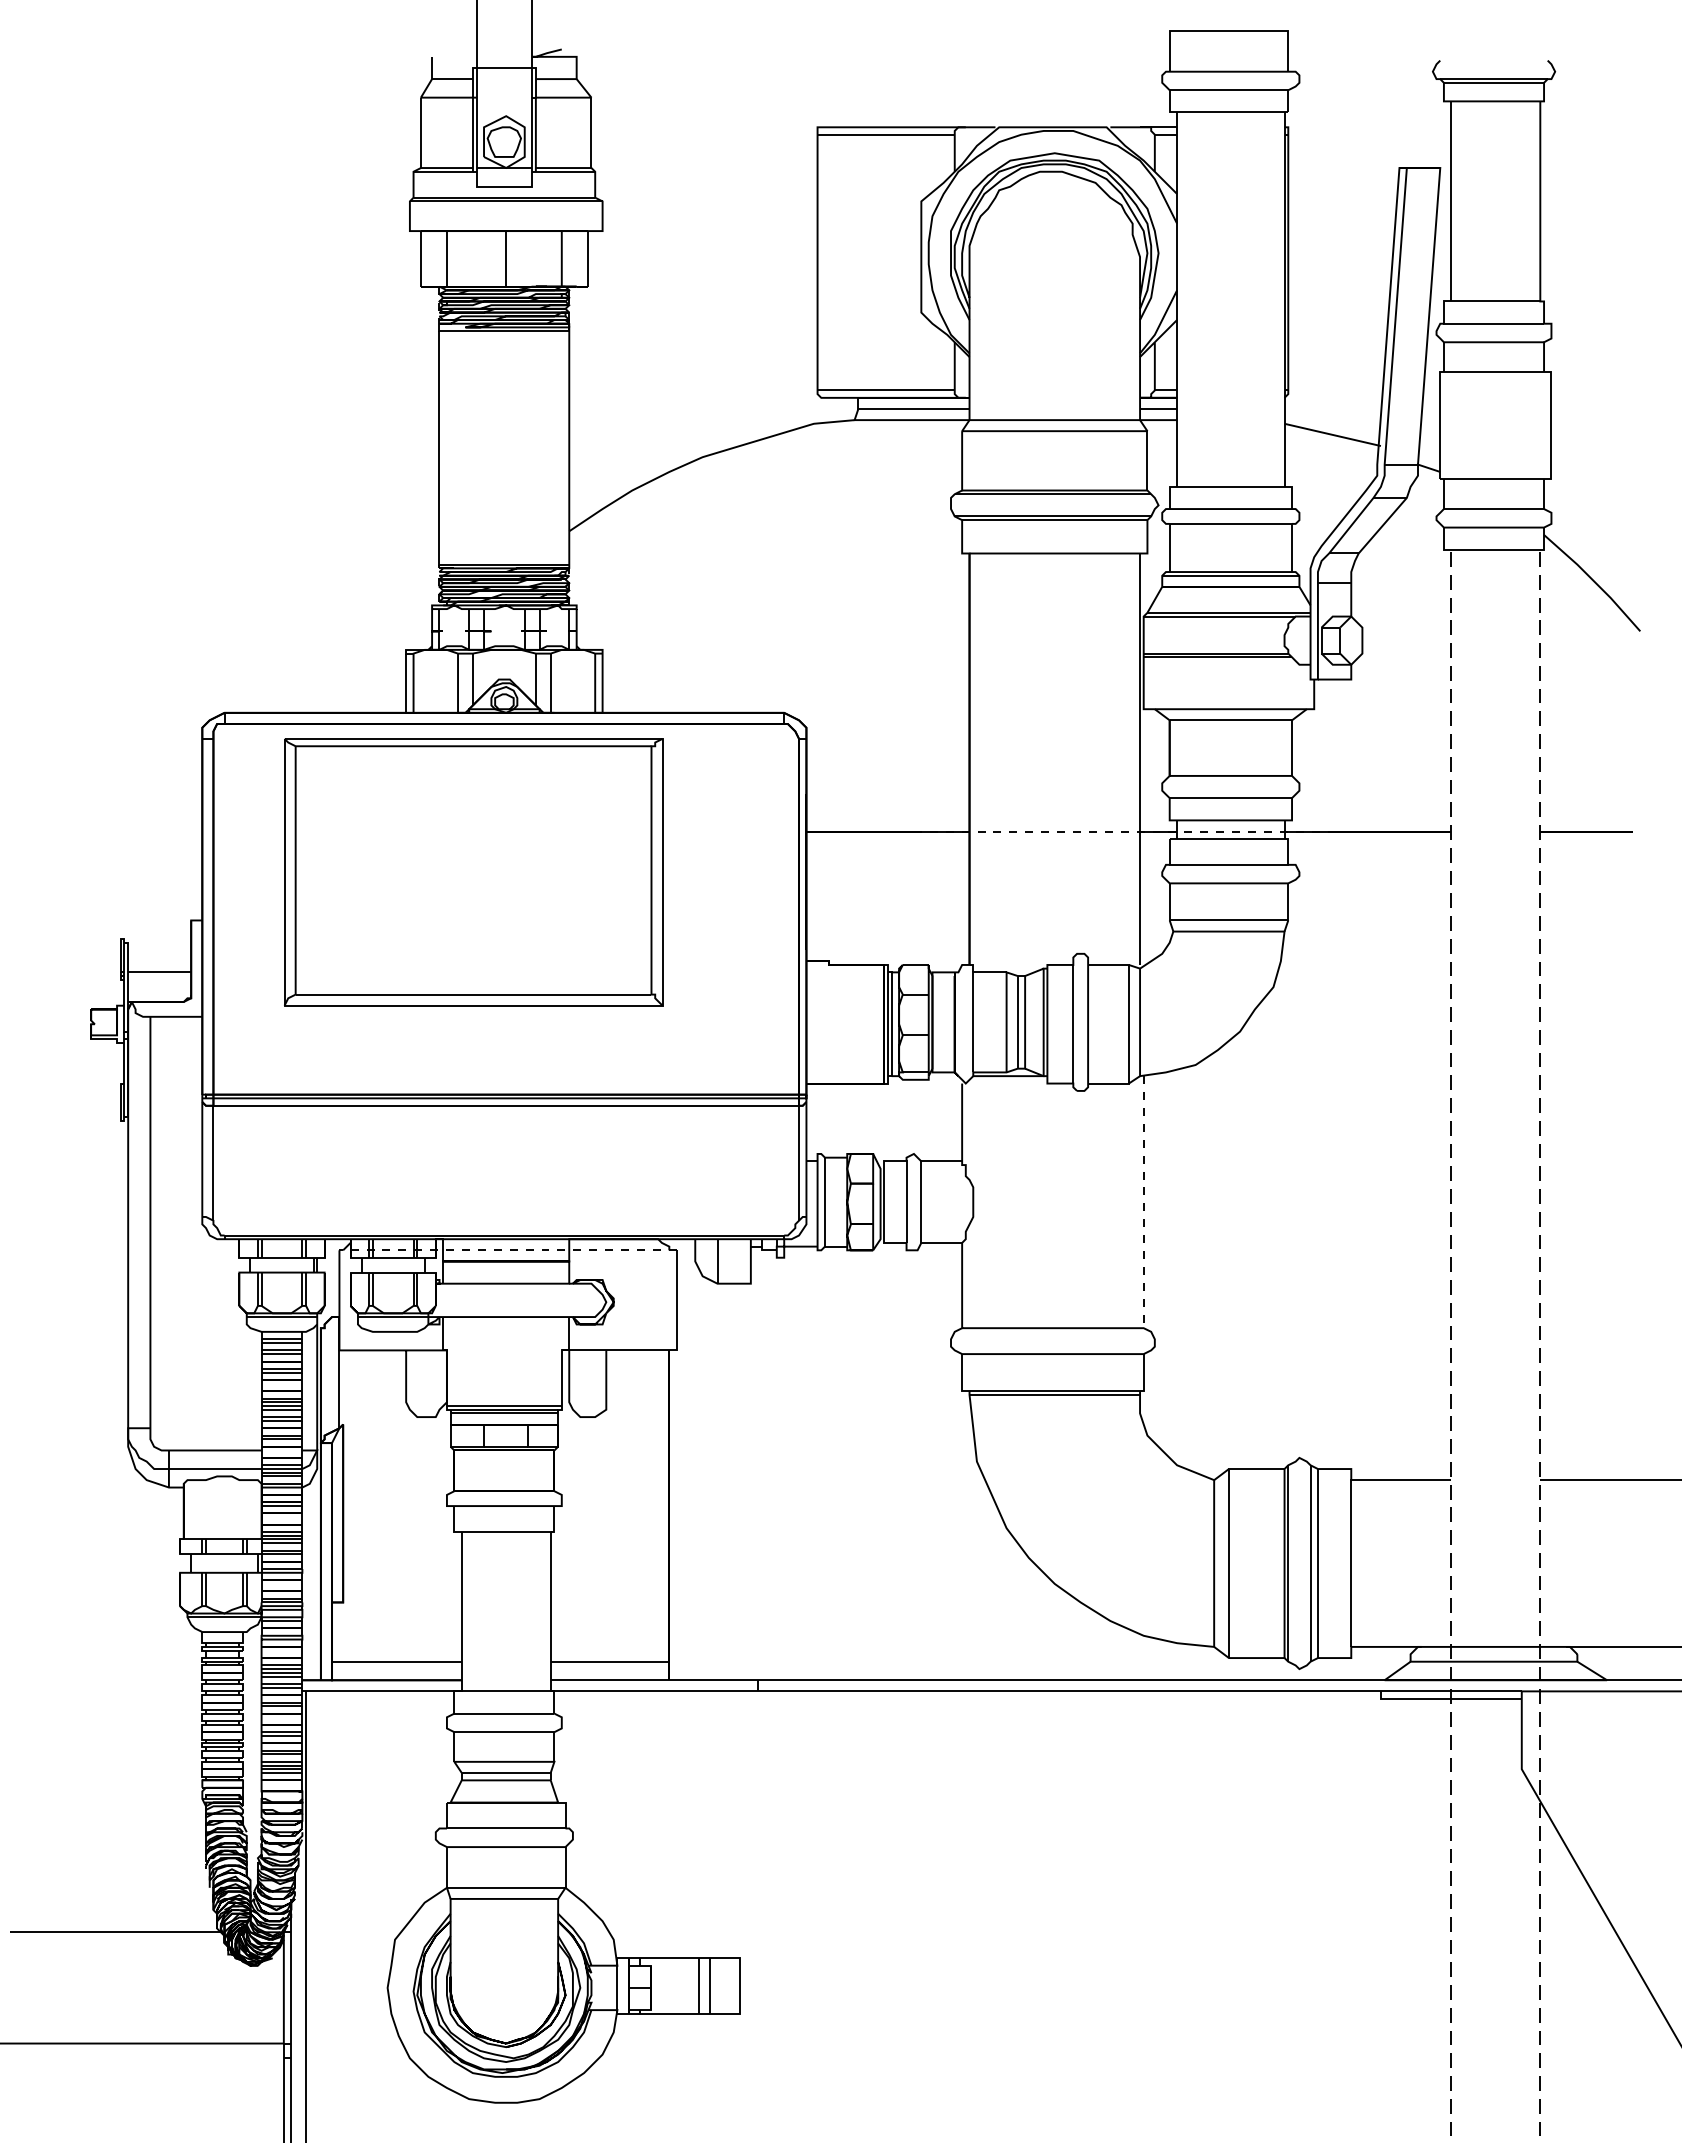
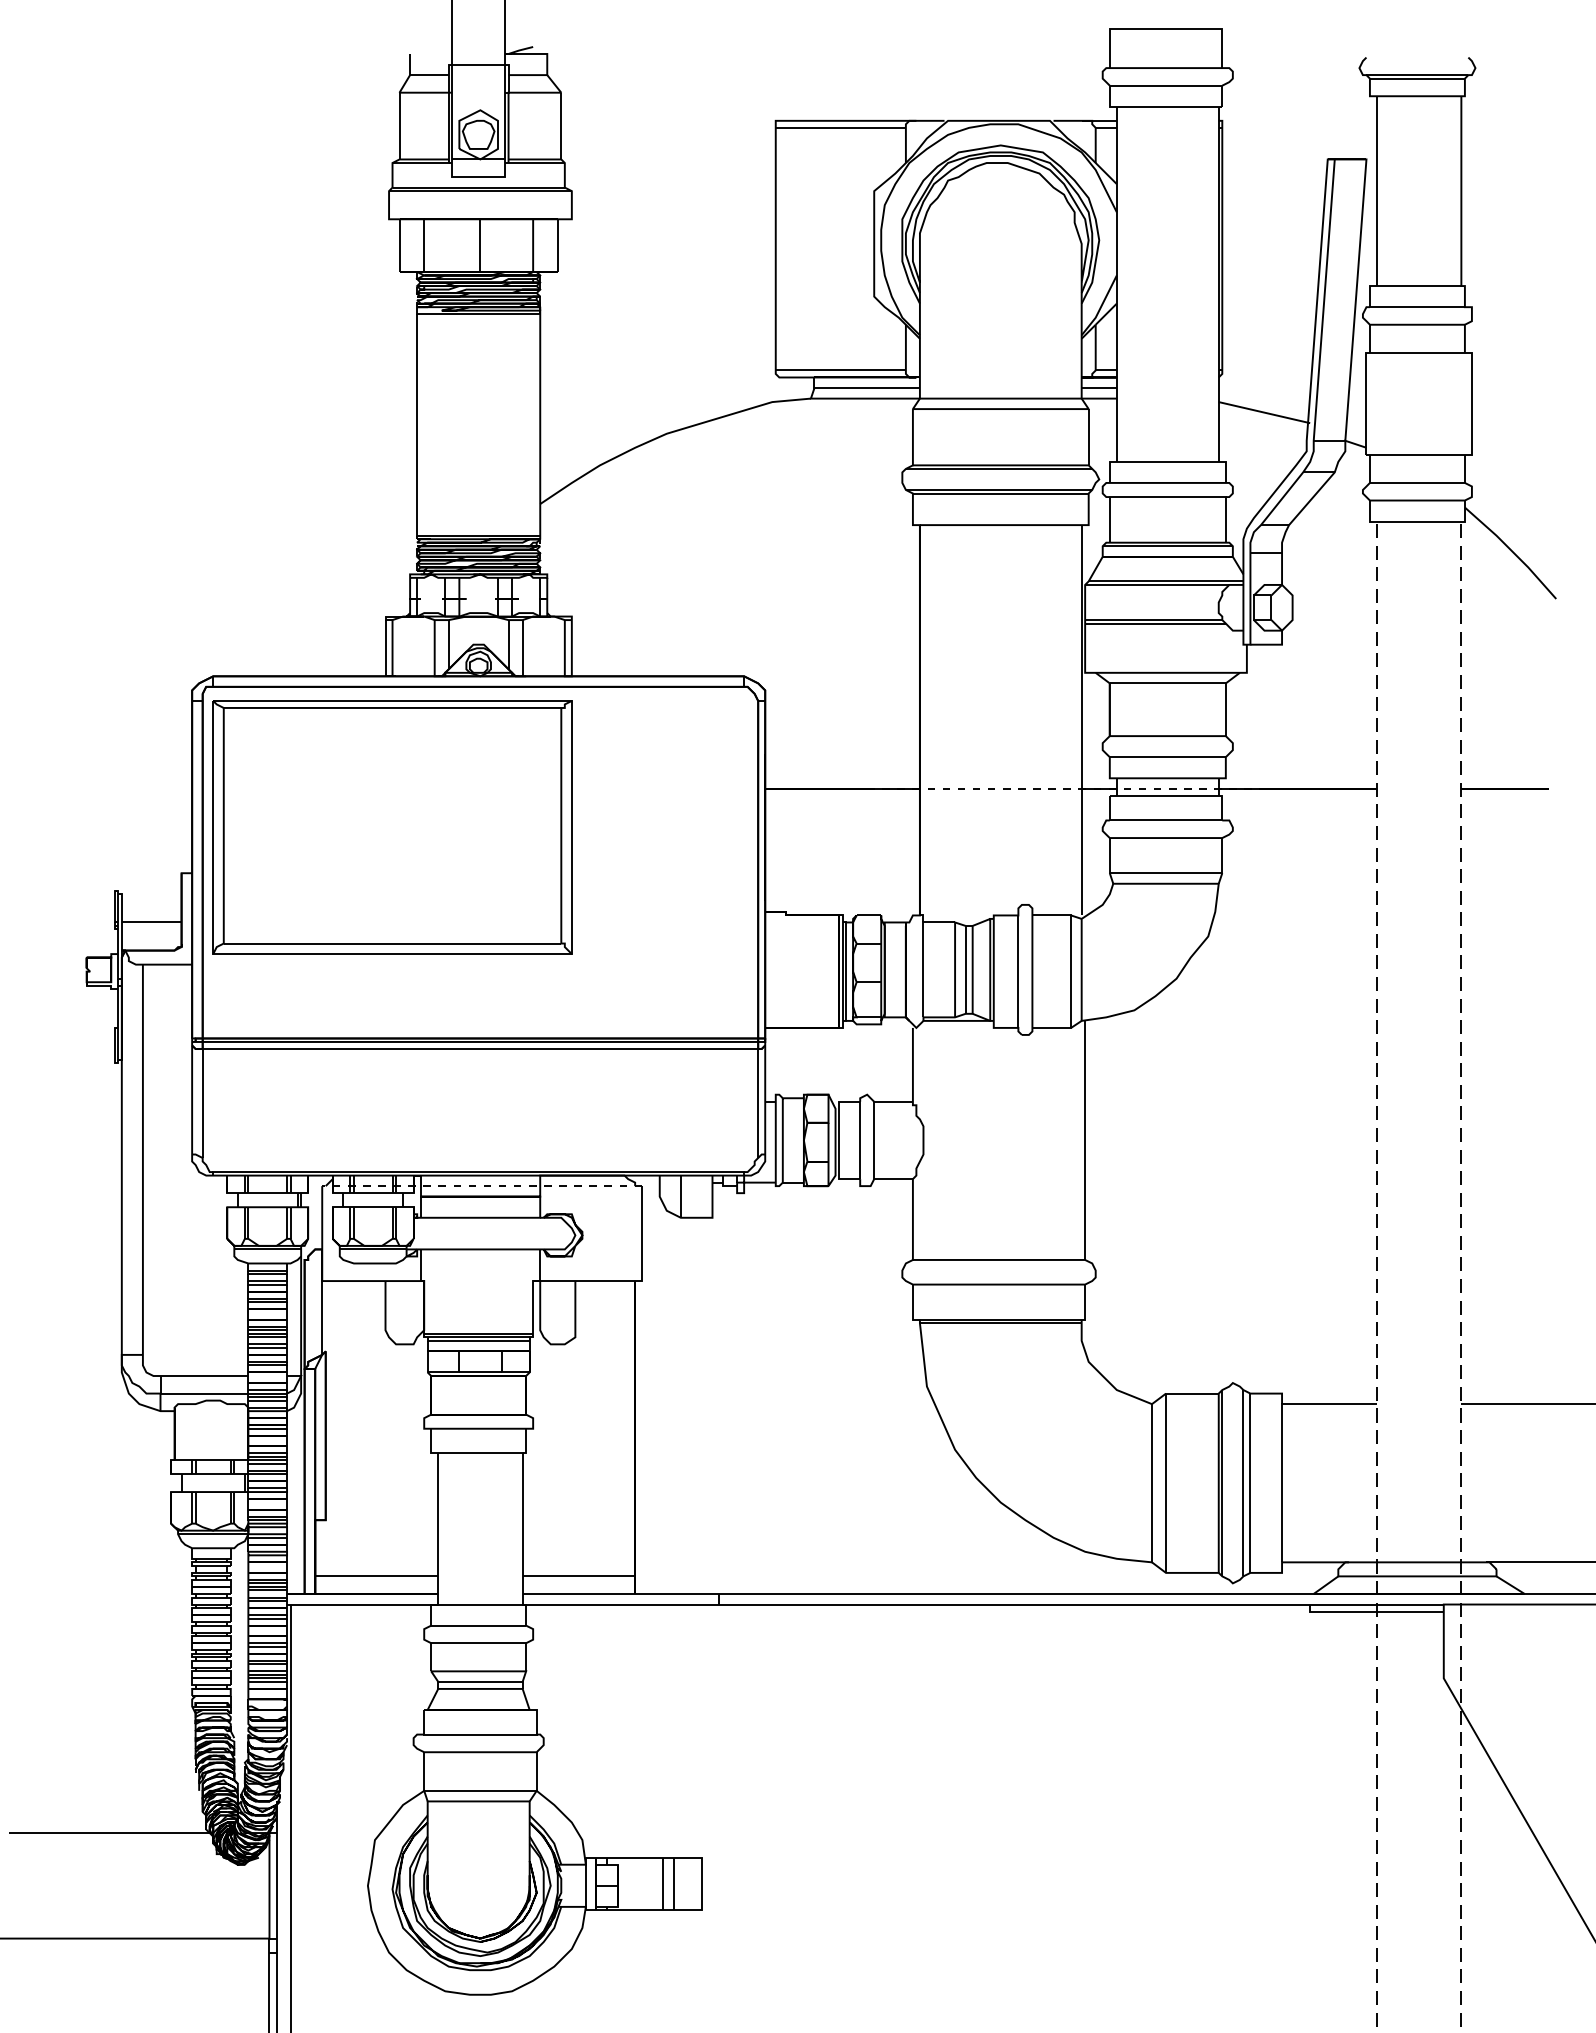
part: (473, 872) -> (392, 827), moved
line: (1143, 1202) -> (1084, 1140), dashed -> solid

